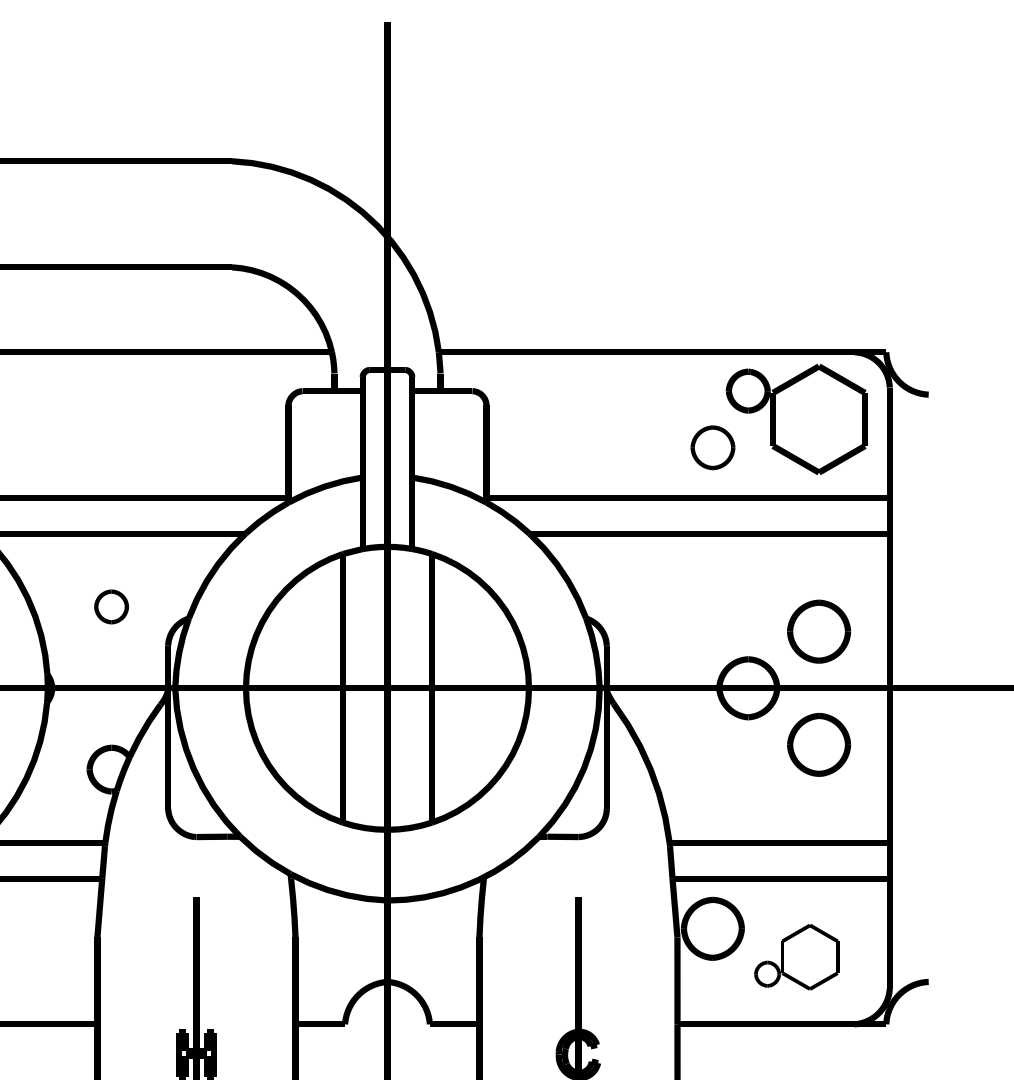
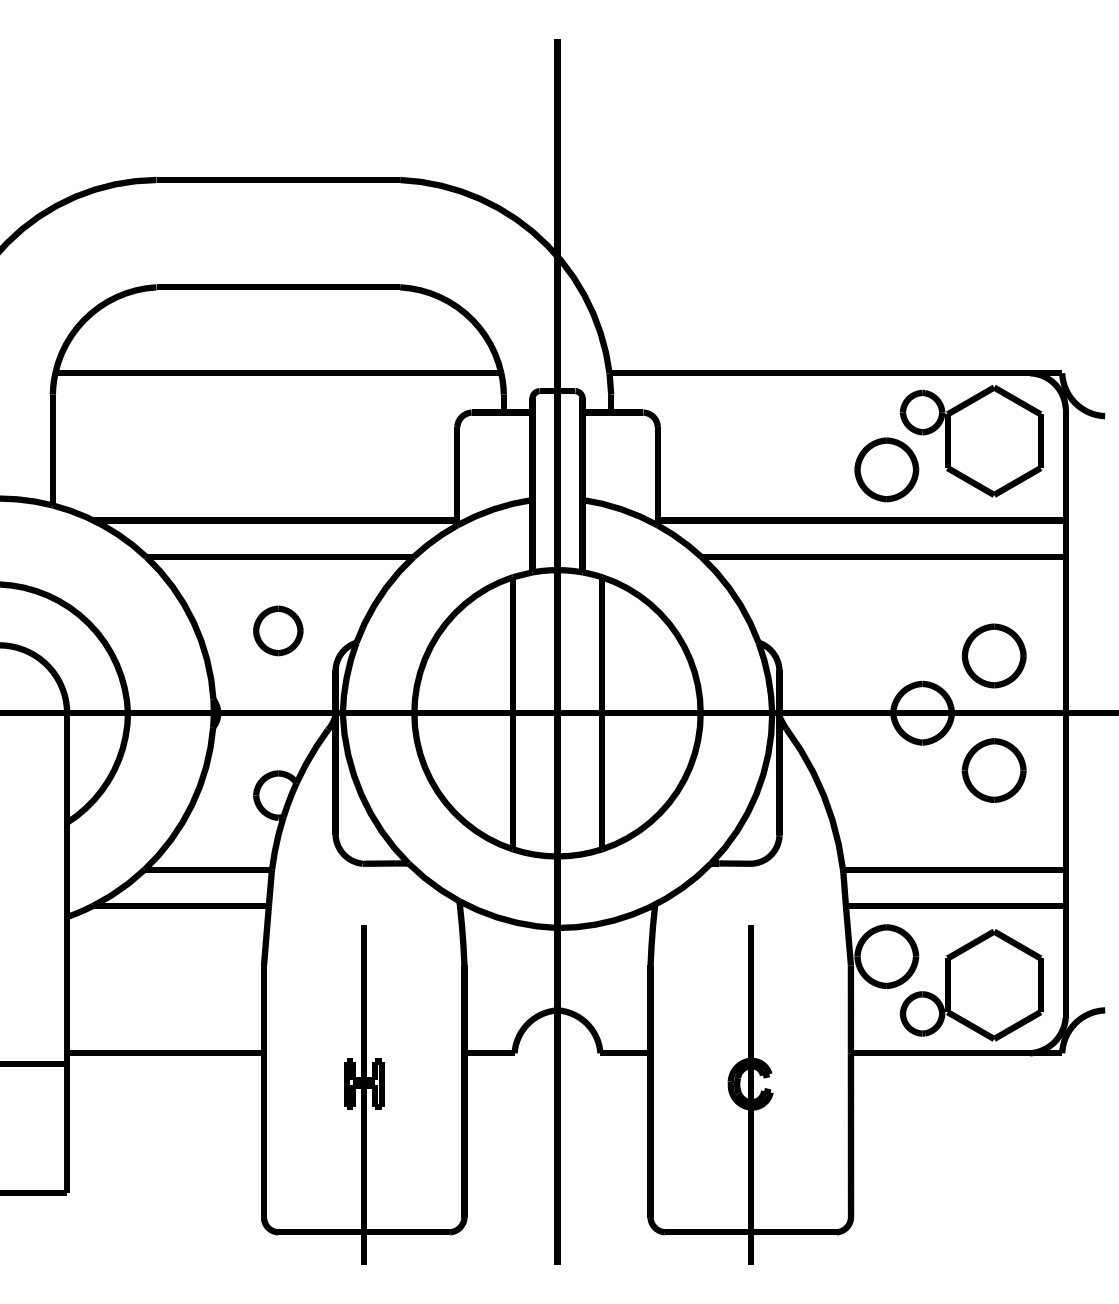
part: (712, 447) -> (886, 469), size x1.43
part: (111, 606) -> (278, 630), size x1.43
part: (796, 957) -> (971, 985), size x1.67

